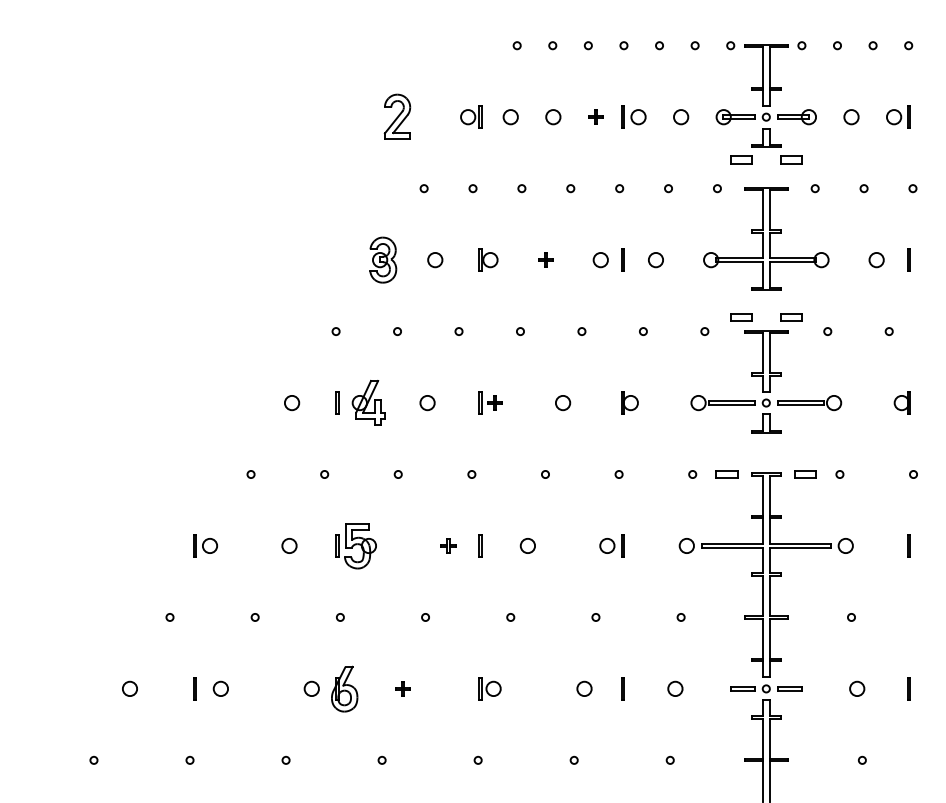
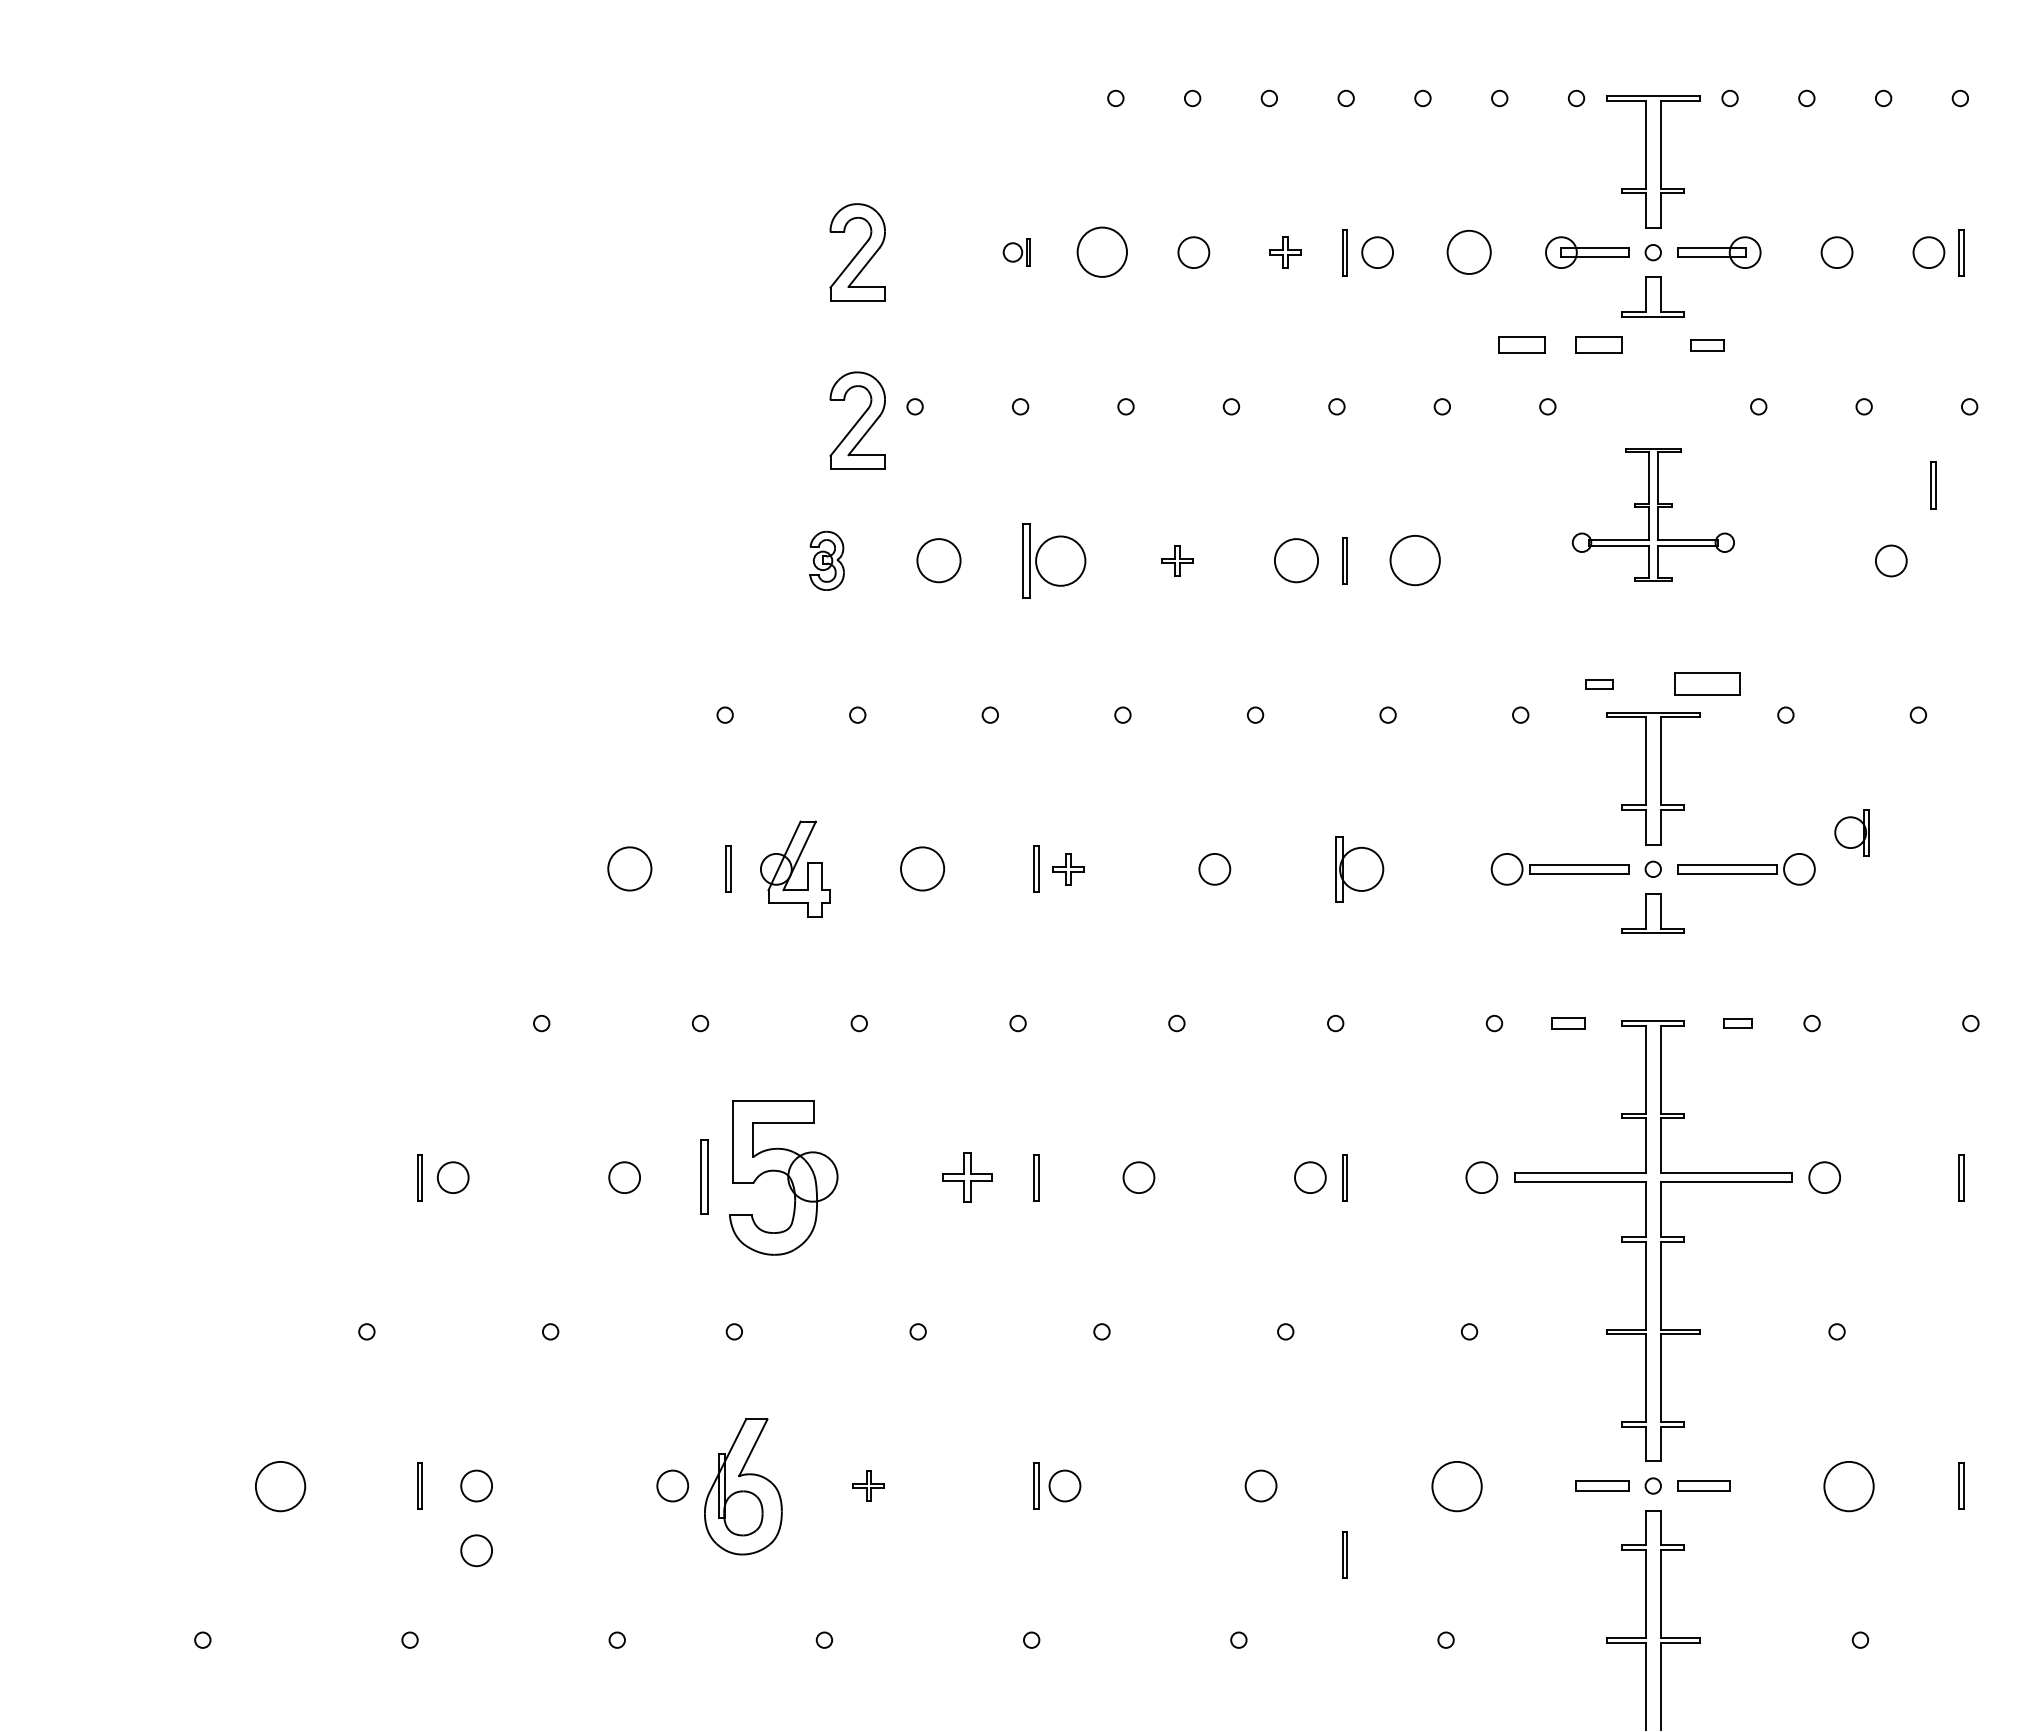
part: (471, 116) -> (1017, 251), size x0.6
circle: (510, 117) -> (1101, 253), size x1.6
circle: (681, 117) -> (1470, 253), size x1.4
part: (705, 159) -> (1522, 343), added
part: (791, 159) -> (1707, 343), size x0.7
part: (397, 194) -> (857, 419), added
part: (766, 238) -> (1653, 514), size x0.6
part: (383, 259) -> (827, 559), size x0.6
part: (488, 259) -> (1053, 559), size x1.6
line: (908, 259) -> (1931, 484), moved
circle: (435, 260) -> (939, 561), size x1.4
circle: (600, 260) -> (1295, 561), size x1.4
circle: (655, 260) -> (1414, 561), size x1.6
part: (741, 317) -> (1599, 684), size x0.6
part: (791, 317) -> (1707, 684), size x1.4
part: (629, 402) -> (1358, 868), size x1.4
part: (901, 402) -> (1849, 831), moved
circle: (292, 403) -> (631, 870), size x1.4
circle: (427, 403) -> (922, 870), size x1.4
part: (726, 474) -> (1567, 1023), size x0.7
part: (805, 474) -> (1737, 1023), size x0.6
part: (448, 545) -> (967, 1176), size x1.6
part: (355, 546) -> (767, 1178), size x1.6
circle: (129, 688) -> (279, 1485), size x1.6
part: (344, 688) -> (743, 1485), size x1.4
line: (622, 688) -> (1343, 1554), moved
circle: (675, 688) -> (1457, 1485), size x1.6
circle: (857, 688) -> (1849, 1485), size x1.6
circle: (220, 718) -> (475, 1549), added

